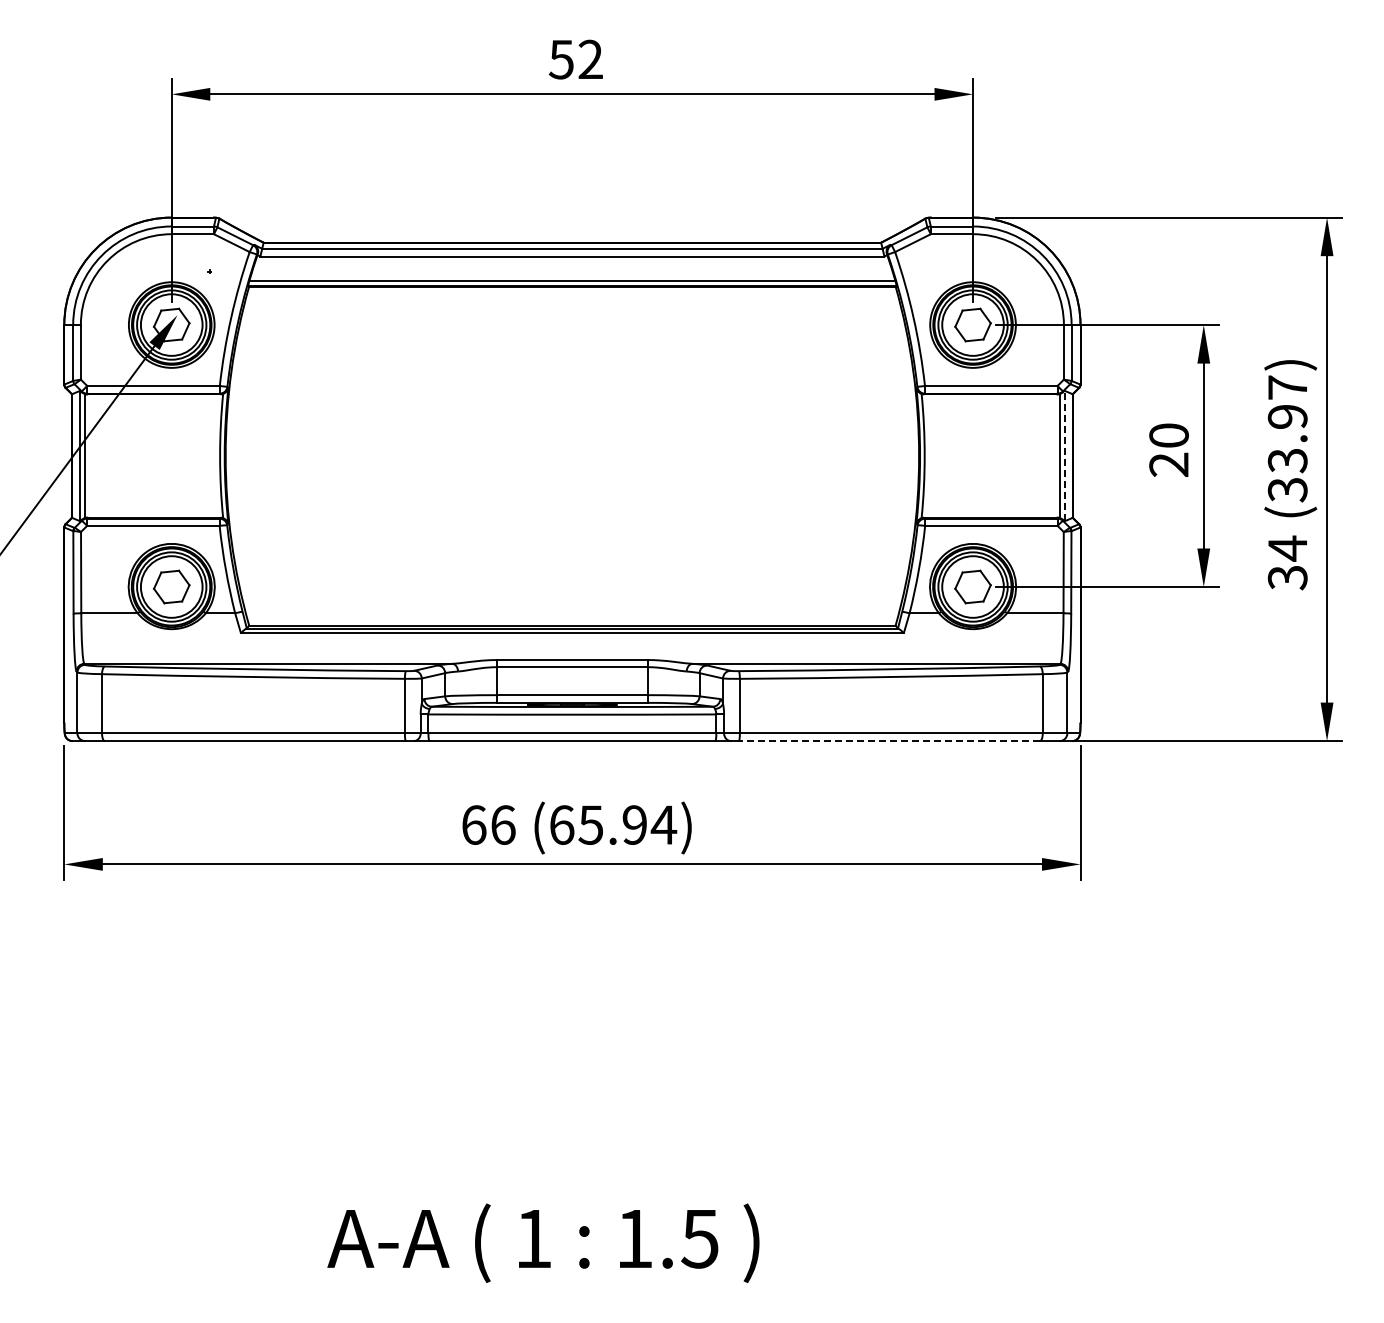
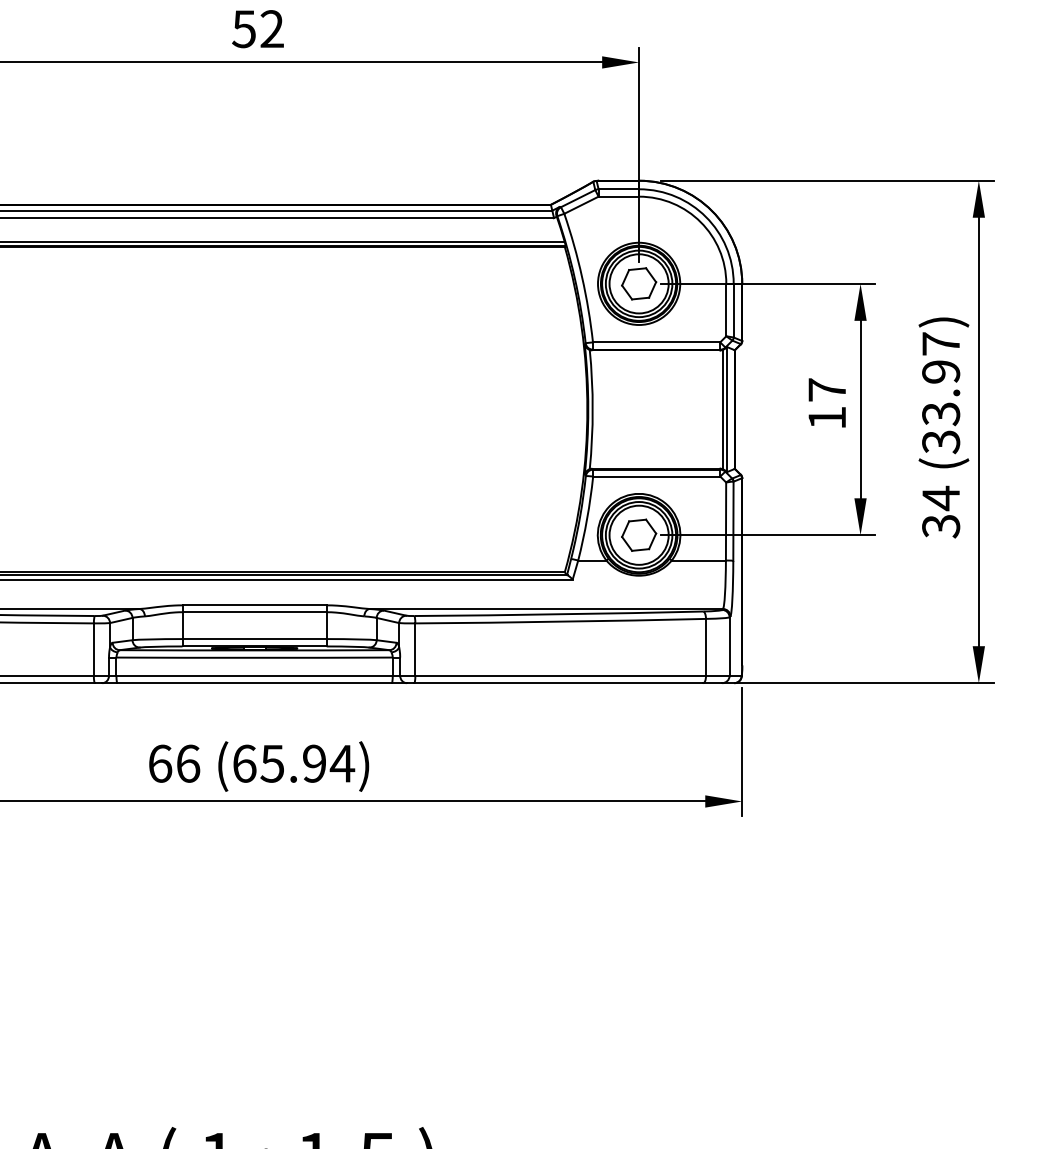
text: (1168, 449) -> (826, 403), 20 -> 17
line: (1064, 455) -> (726, 409), dashed -> solid
line: (889, 741) -> (558, 683), dashed -> solid

